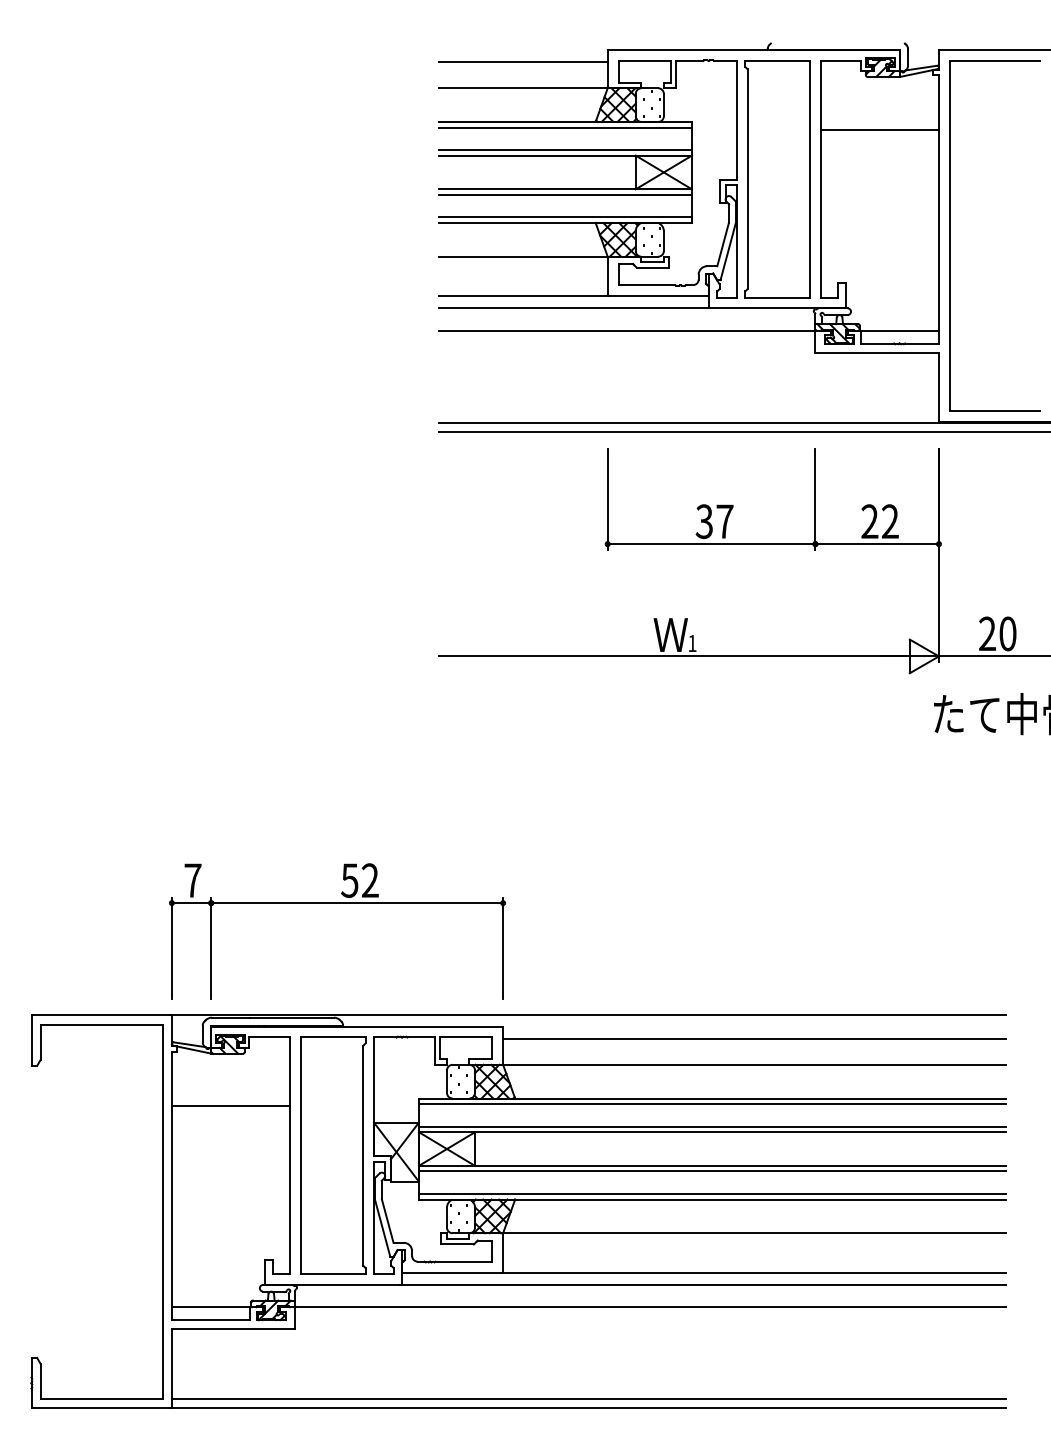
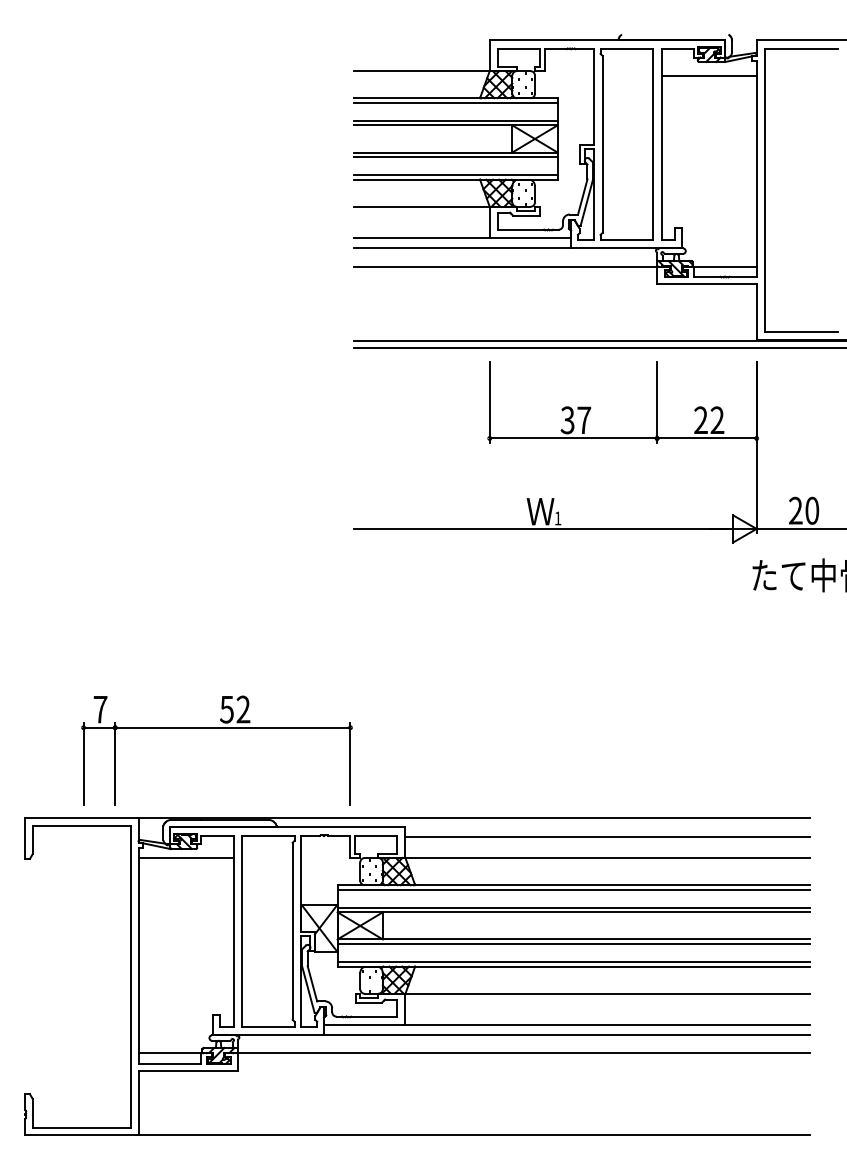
line: (523, 62) -> (421, 50), removed
line: (879, 129) -> (708, 75), moved
part: (336, 904) -> (216, 728), moved
line: (230, 1106) -> (185, 857), moved
line: (588, 1399) -> (474, 1127), removed

